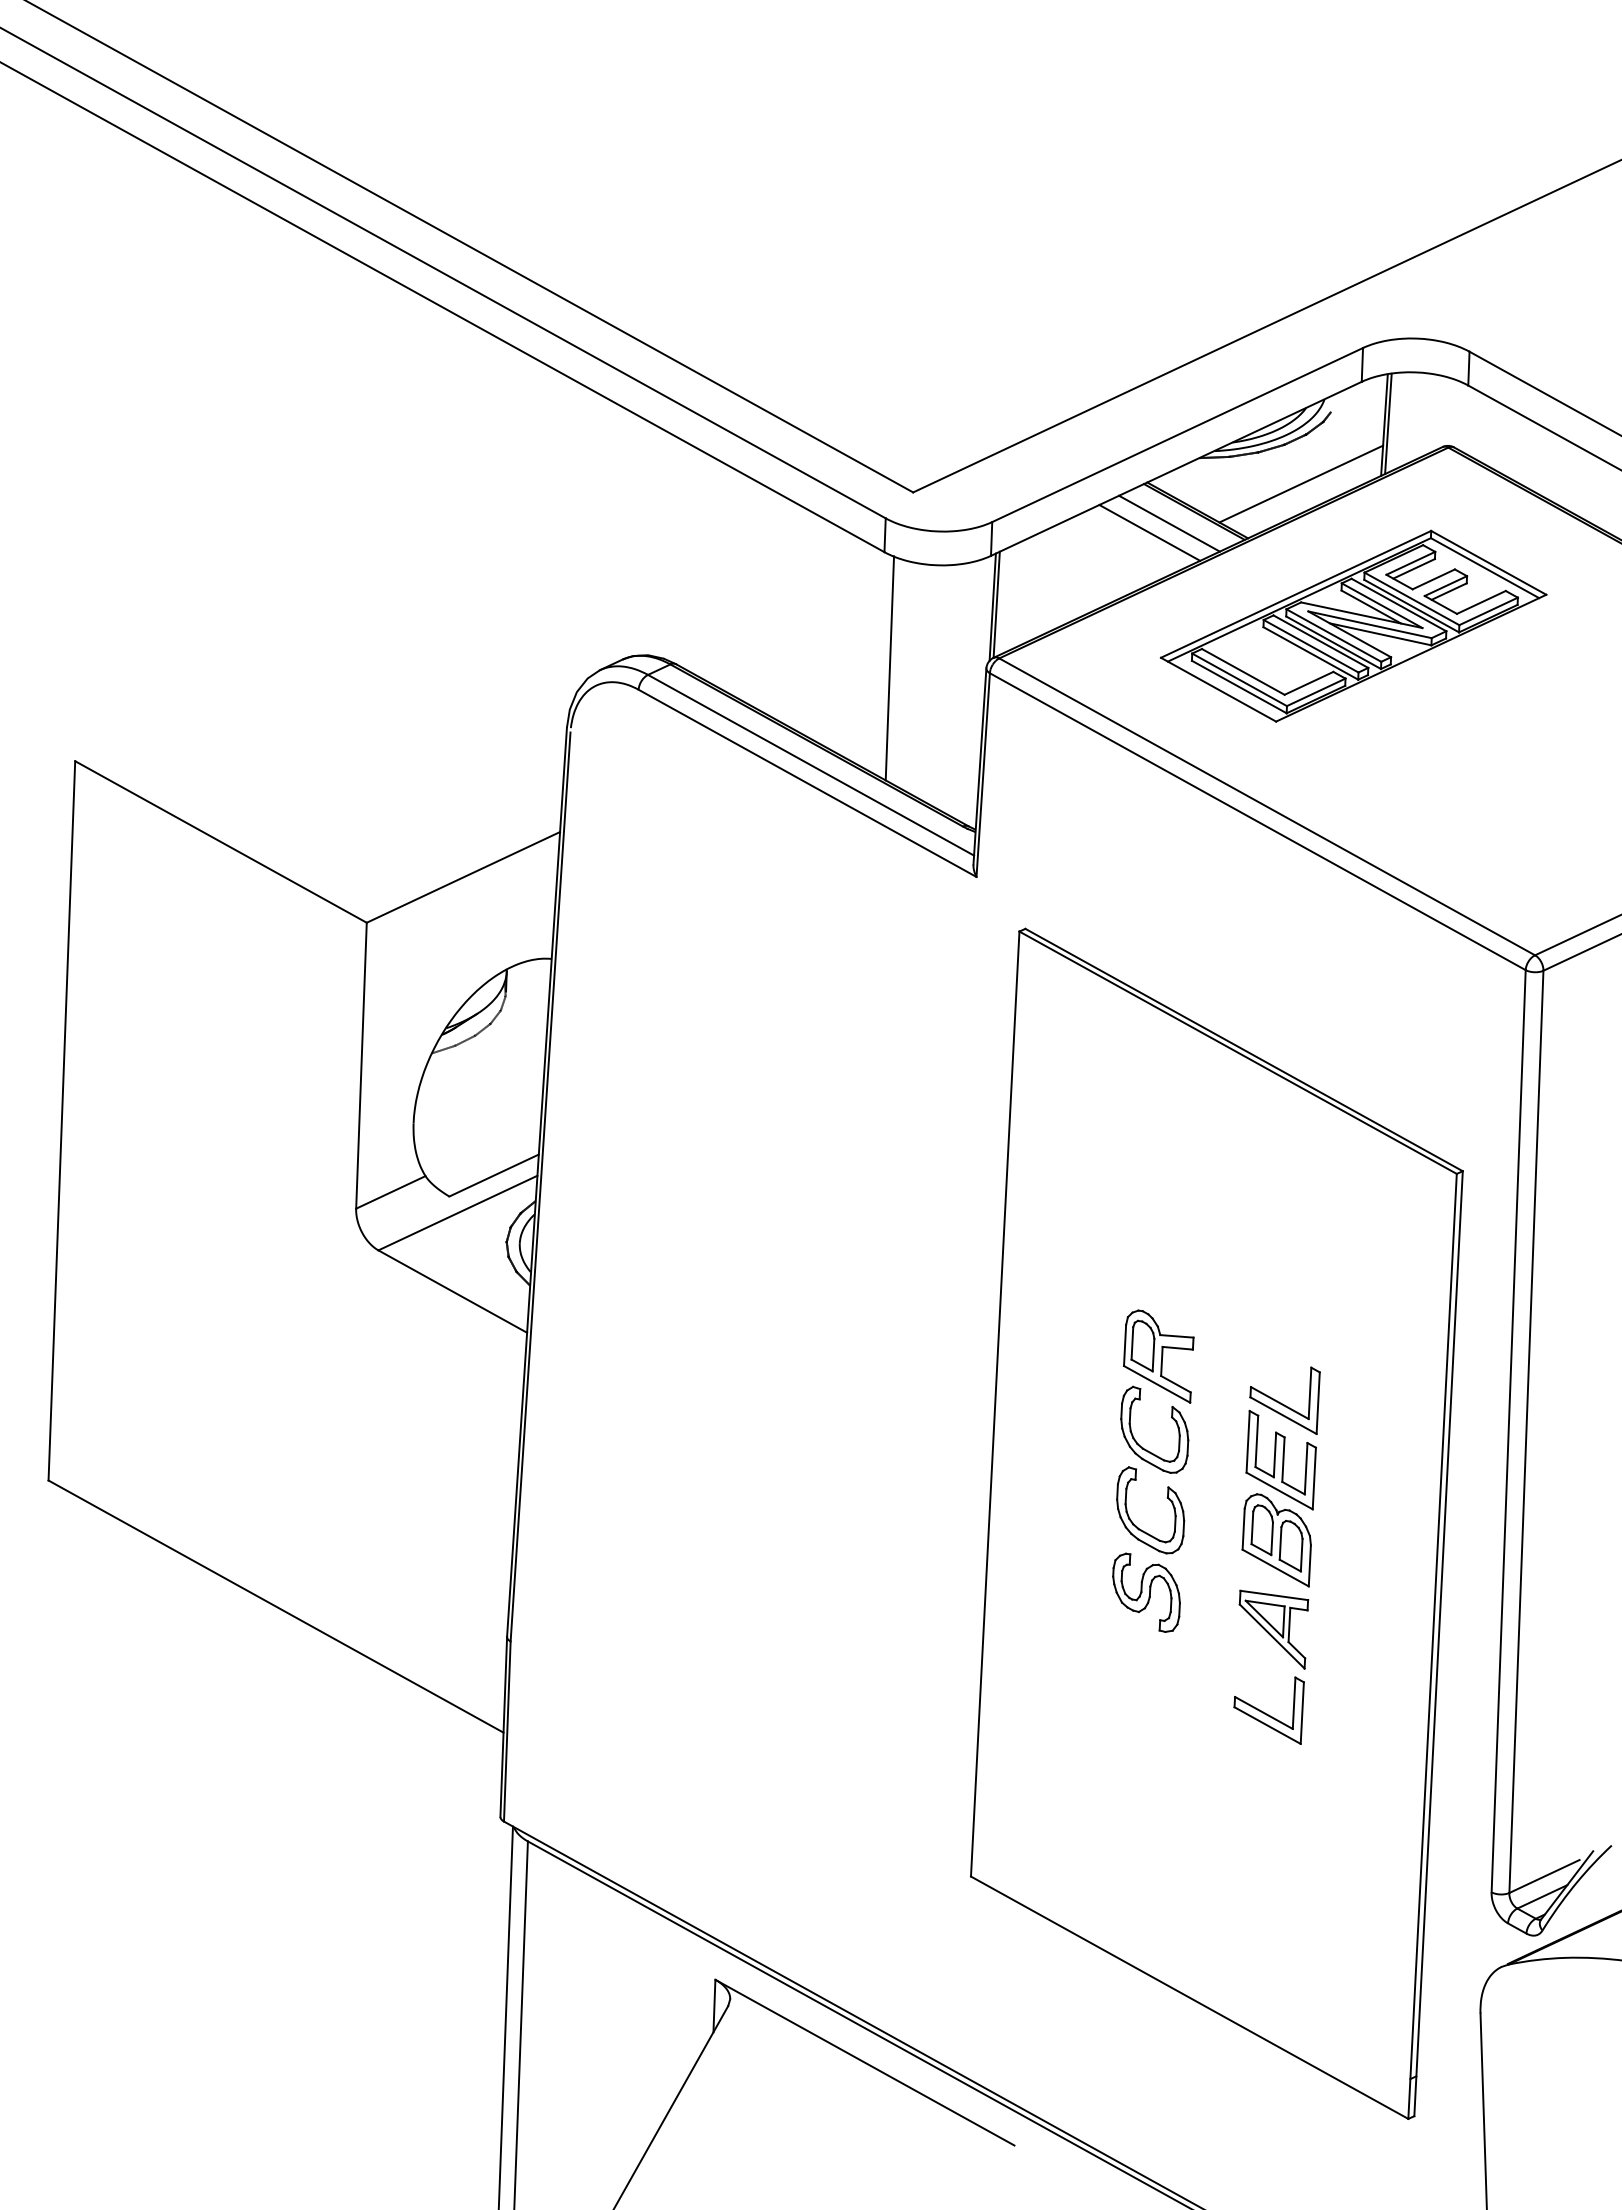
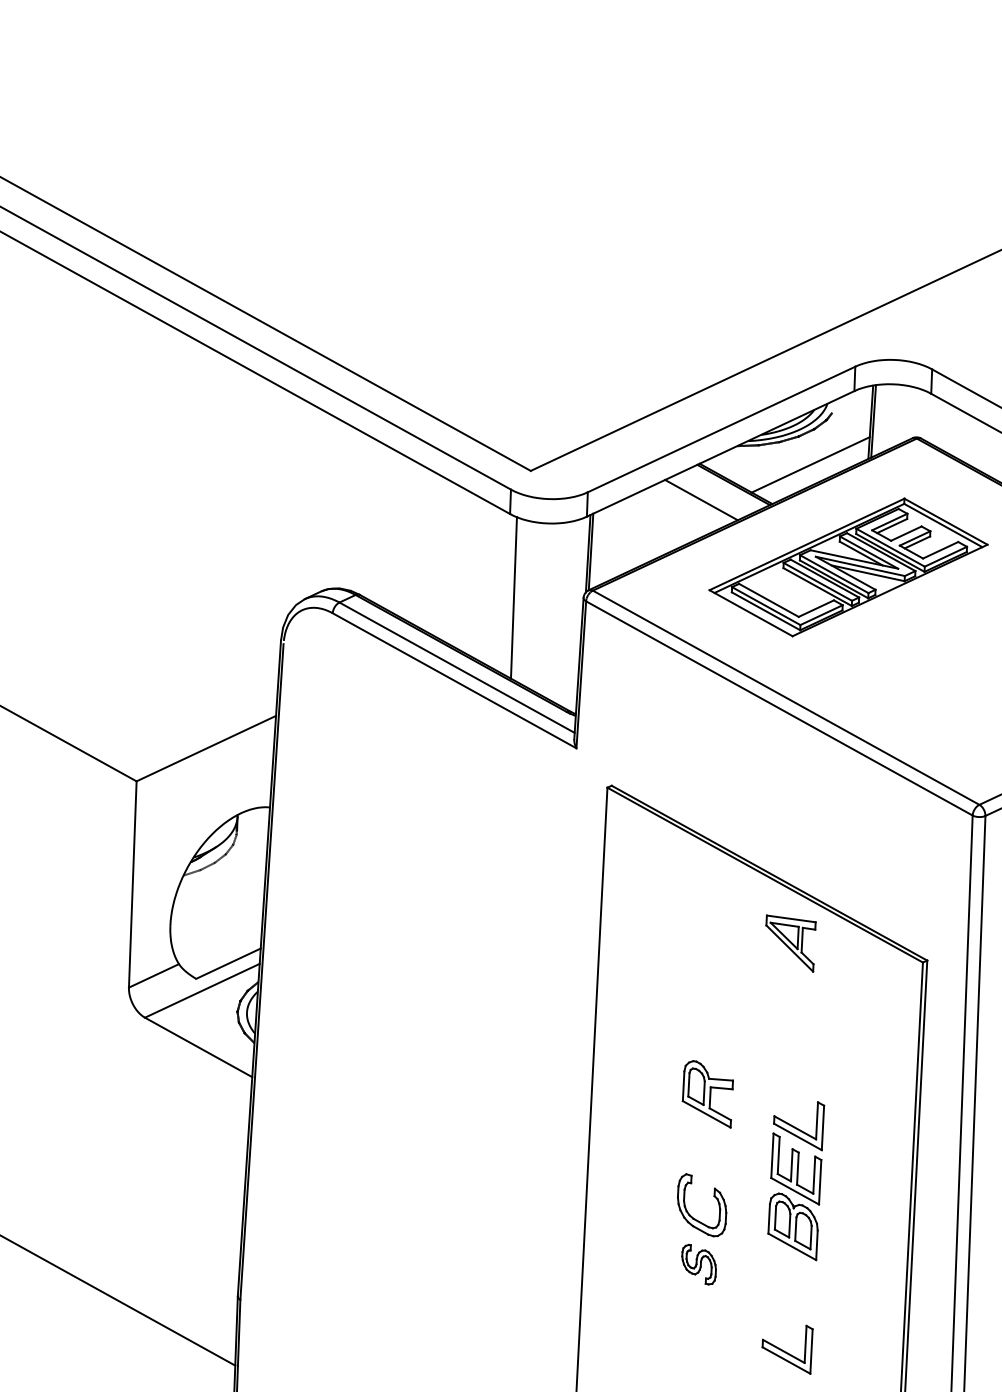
line: (1169, 523) -> (715, 493), removed
part: (1171, 1418) -> (717, 1138), removed
part: (1146, 1592) -> (699, 1264), size x0.7
part: (1273, 1629) -> (790, 943), moved

